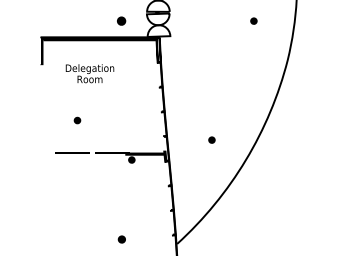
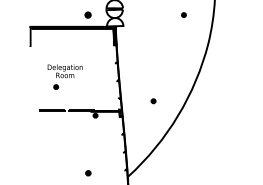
text: (89, 73) -> (64, 71), moved

